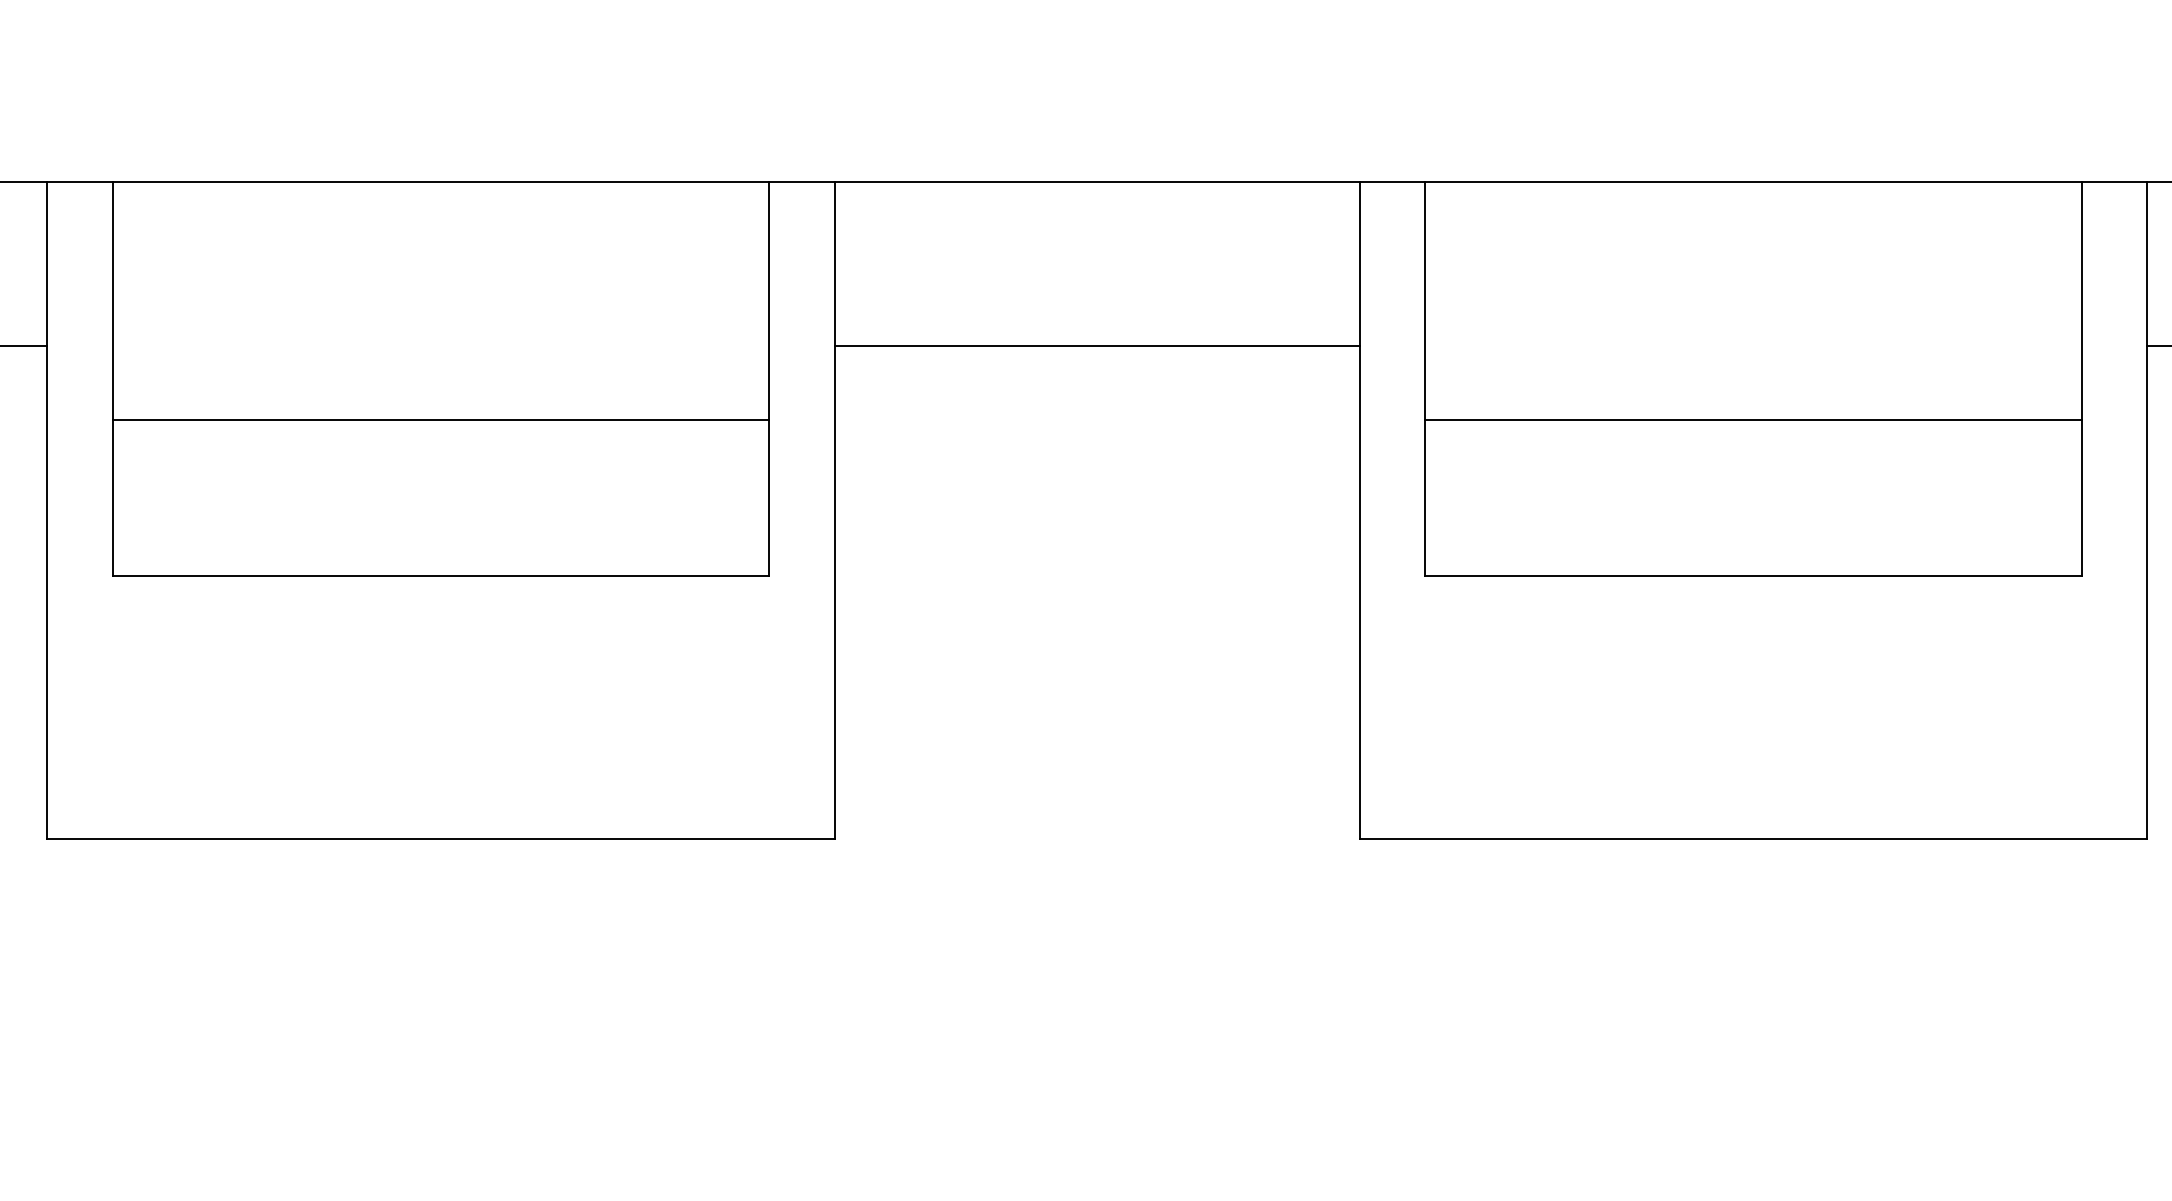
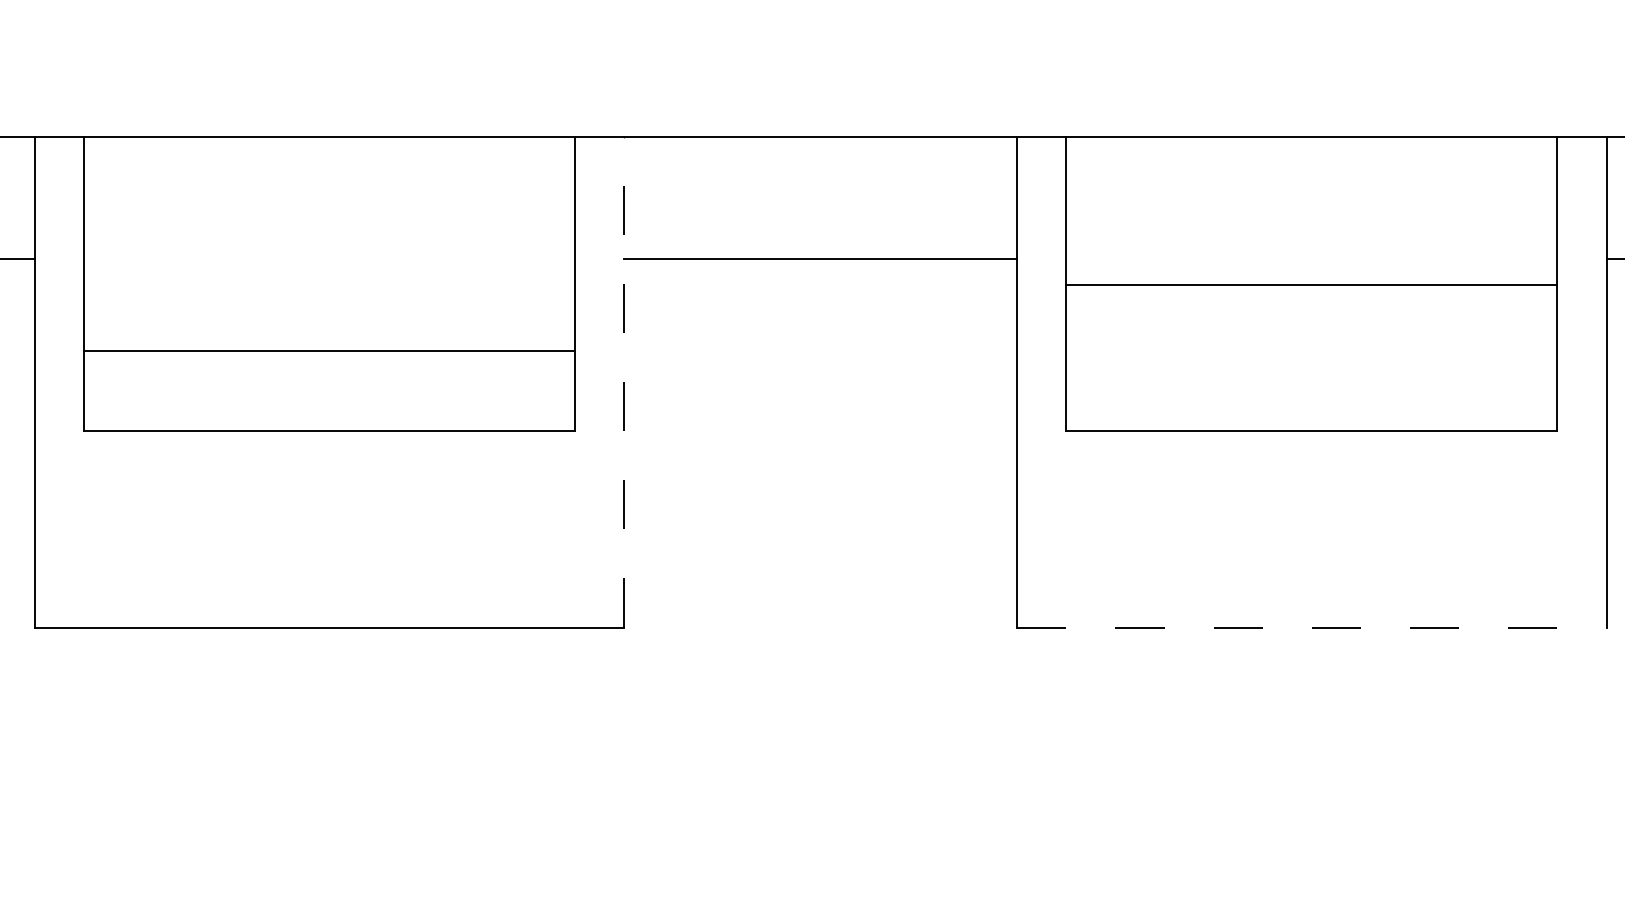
line: (440, 419) -> (329, 350), moved
line: (1753, 419) -> (1311, 284), moved
line: (834, 509) -> (624, 381), solid -> dashed
line: (1753, 838) -> (1311, 627), solid -> dashed

